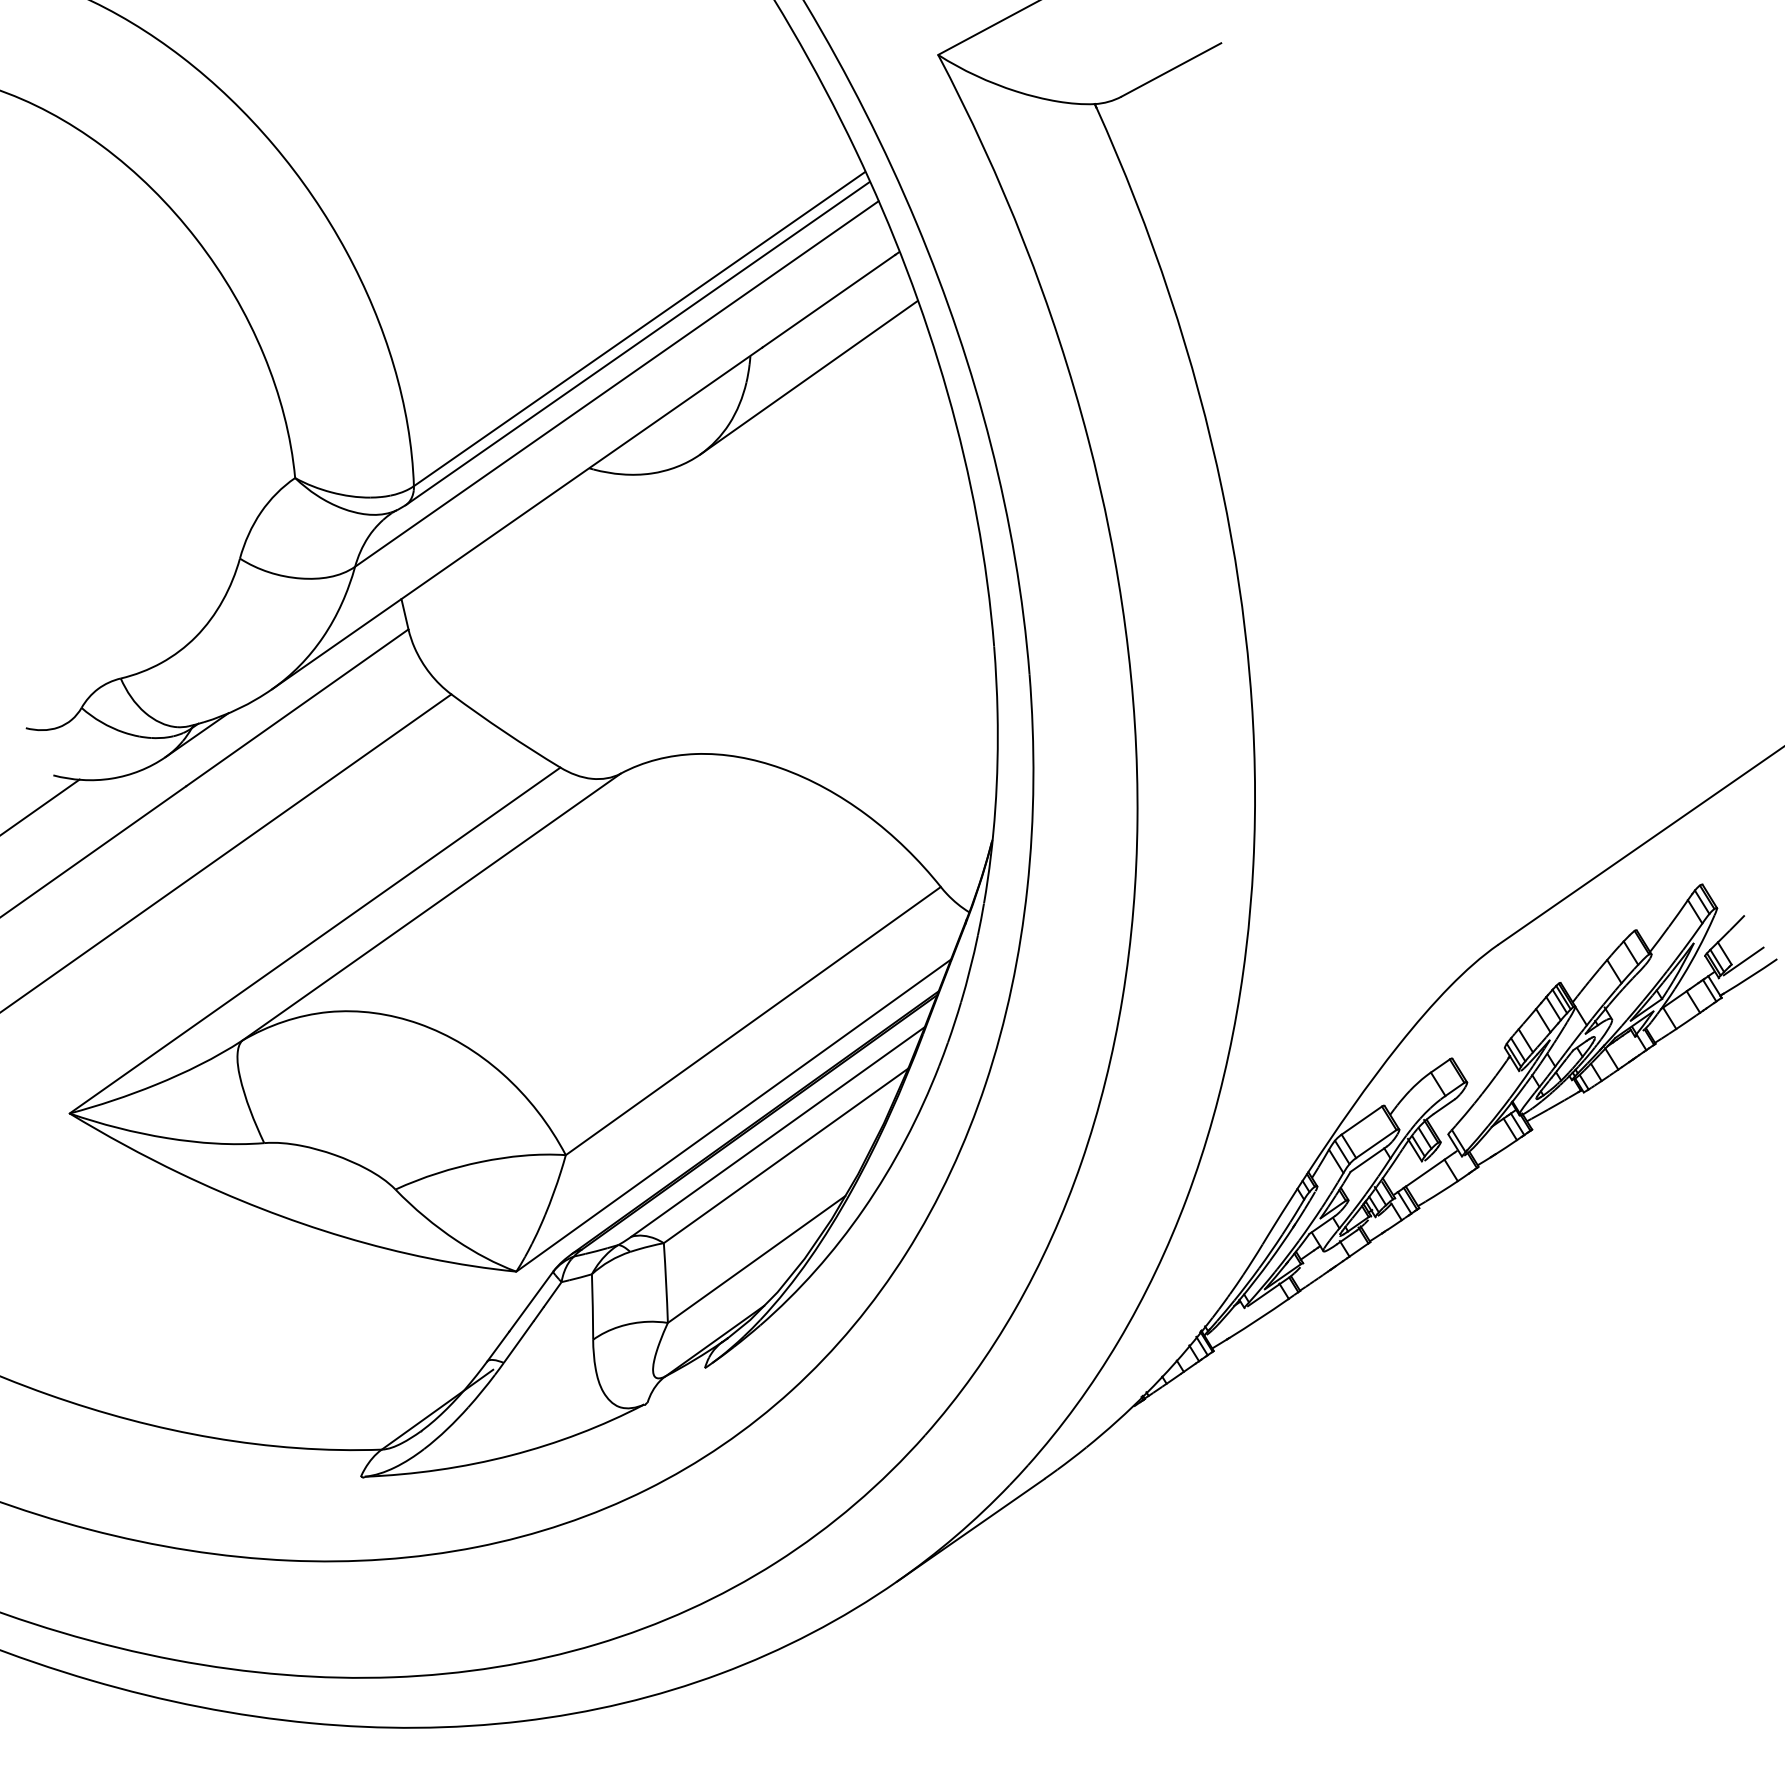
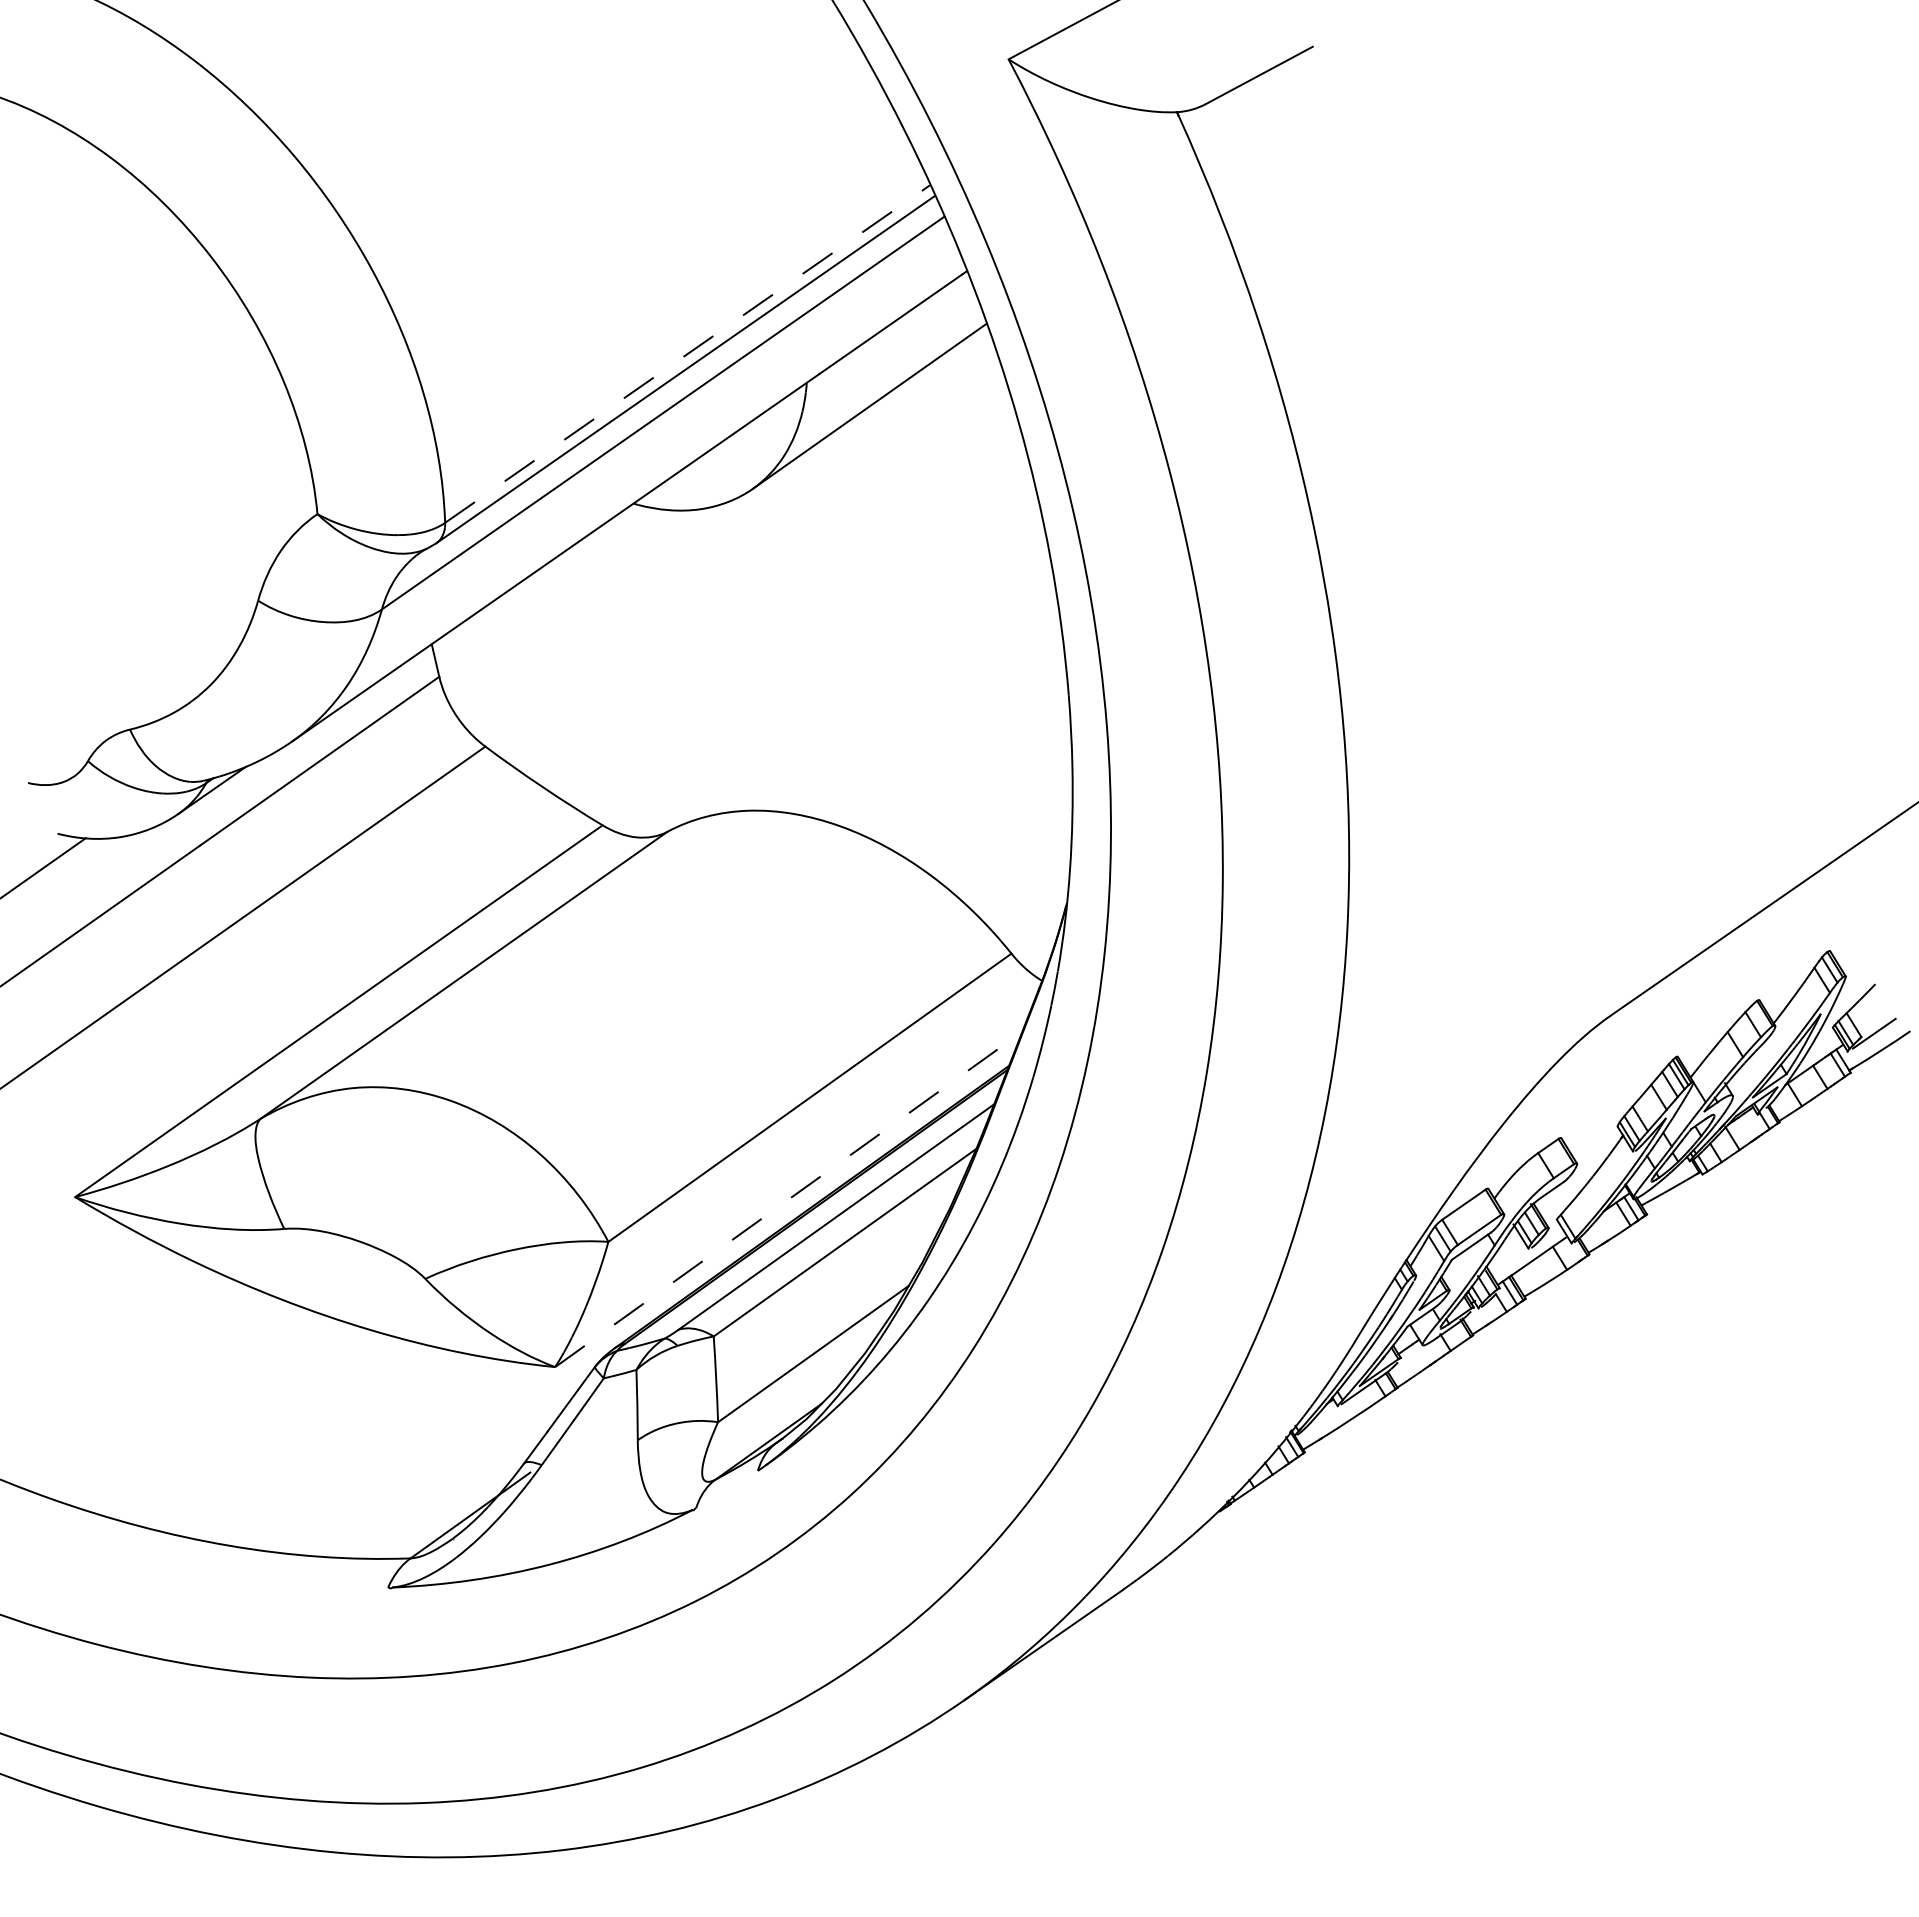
line: (639, 328) -> (687, 353), solid -> dashed
line: (733, 1115) -> (788, 1199), solid -> dashed

